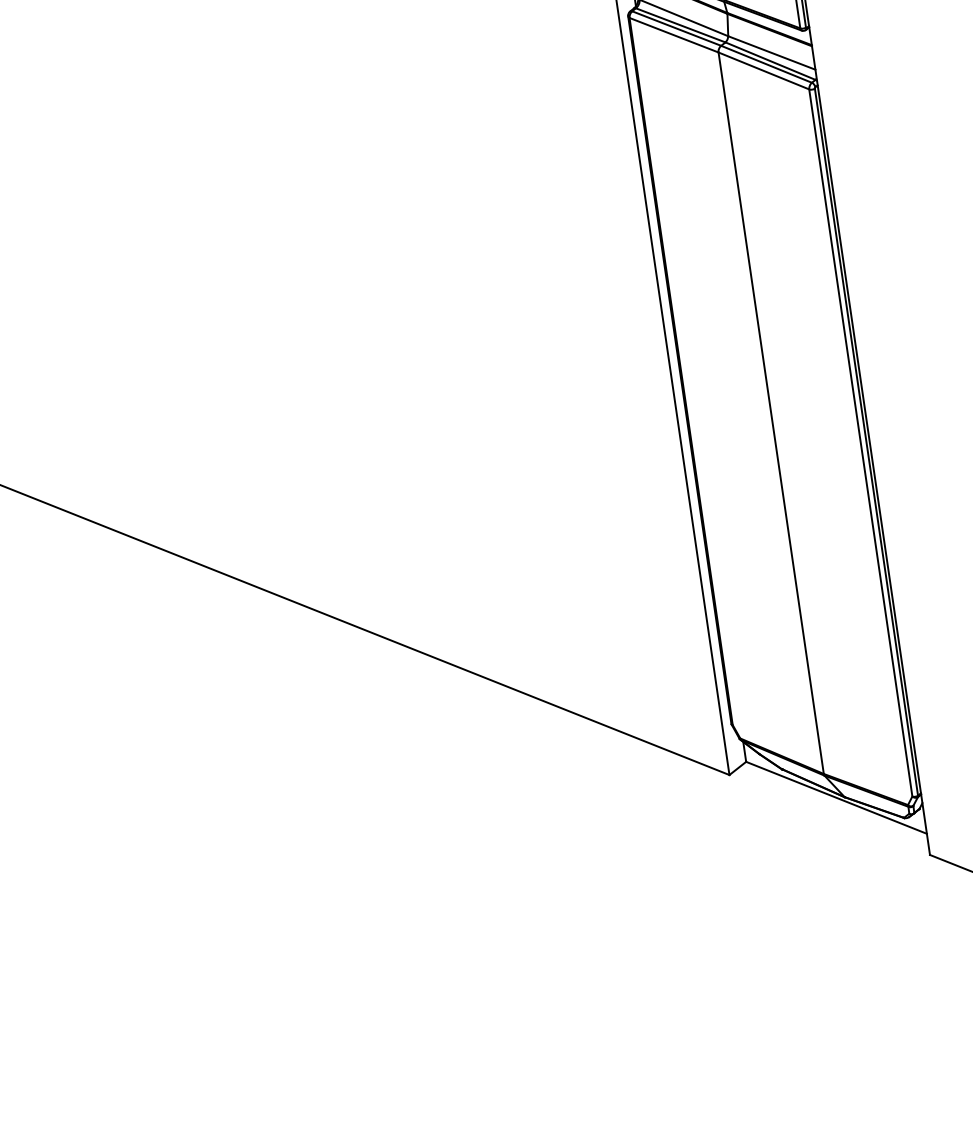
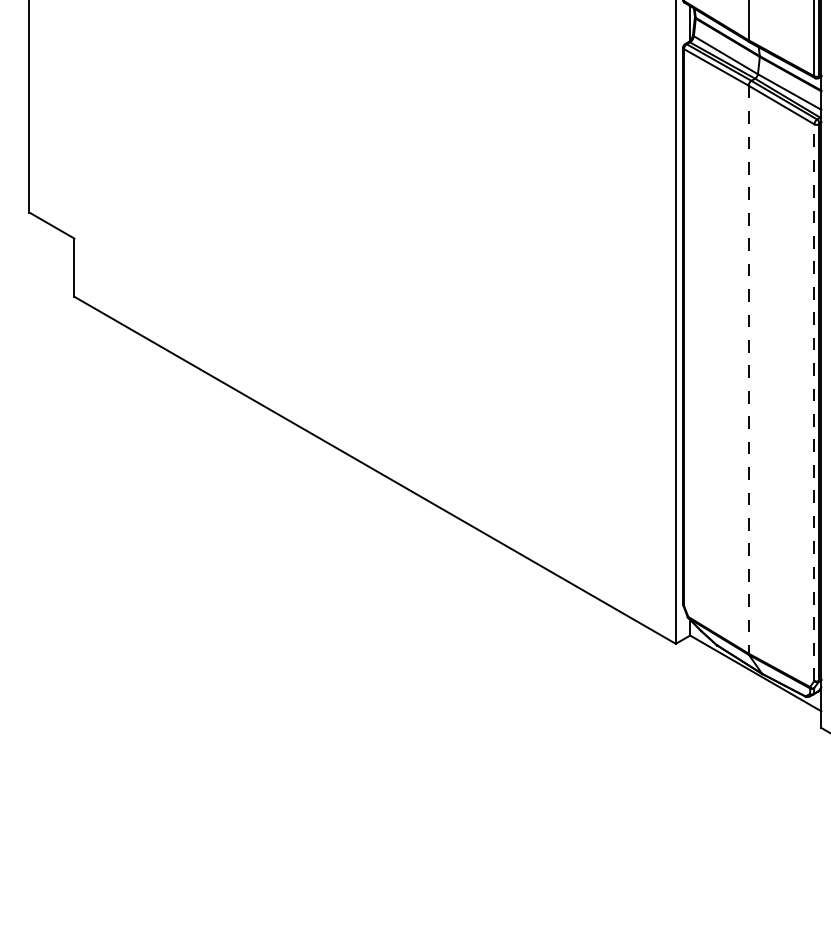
line: (770, 413) -> (748, 369), solid -> dashed
line: (860, 442) -> (814, 402), solid -> dashed

